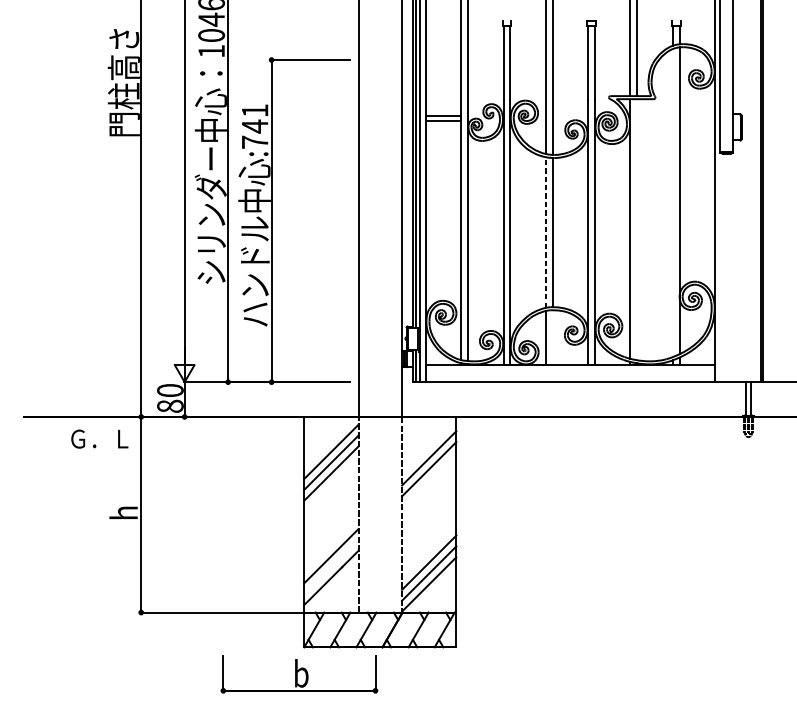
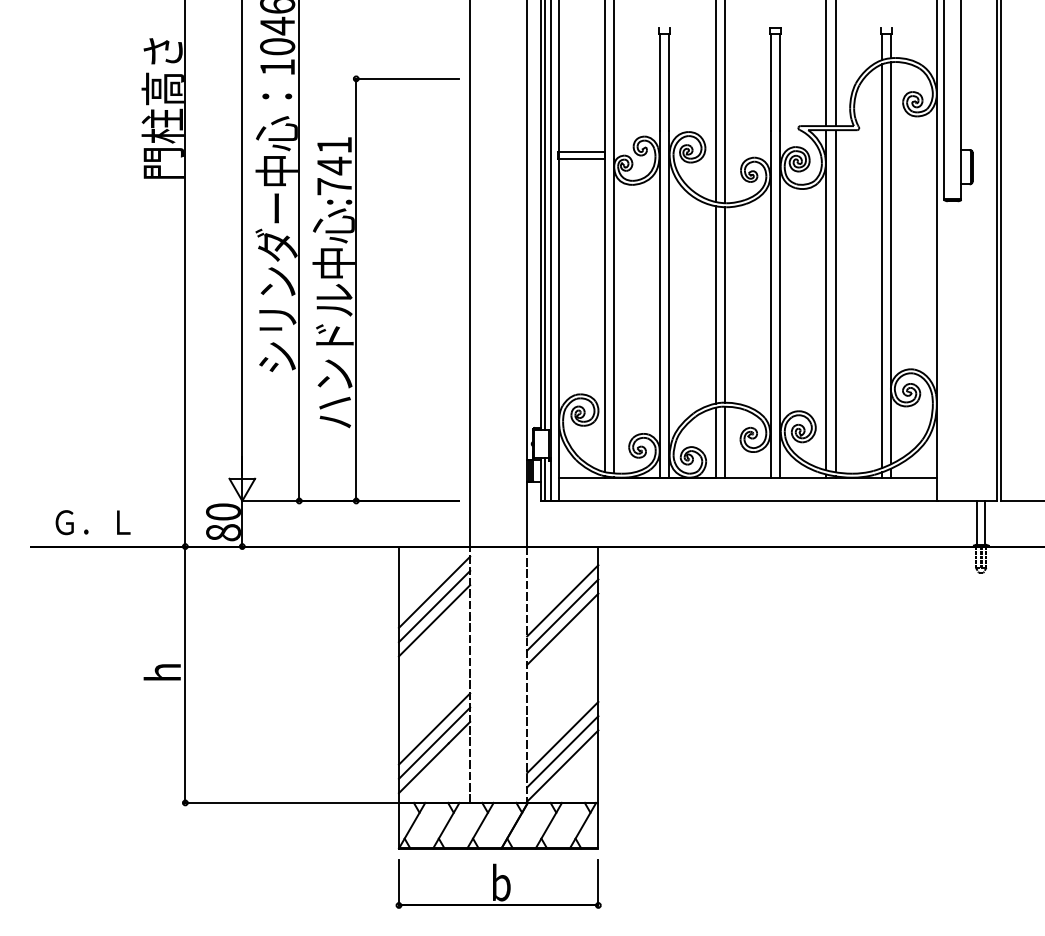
line: (672, 203) -> (881, 266), added
line: (637, 229) -> (835, 301), added
line: (545, 232) -> (715, 304), dashed -> solid
line: (552, 337) -> (724, 442), added
text: (99, 439) -> (92, 522), moved
line: (429, 479) -> (562, 628), added
line: (331, 566) -> (434, 742), added
part: (299, 674) -> (498, 883), moved

